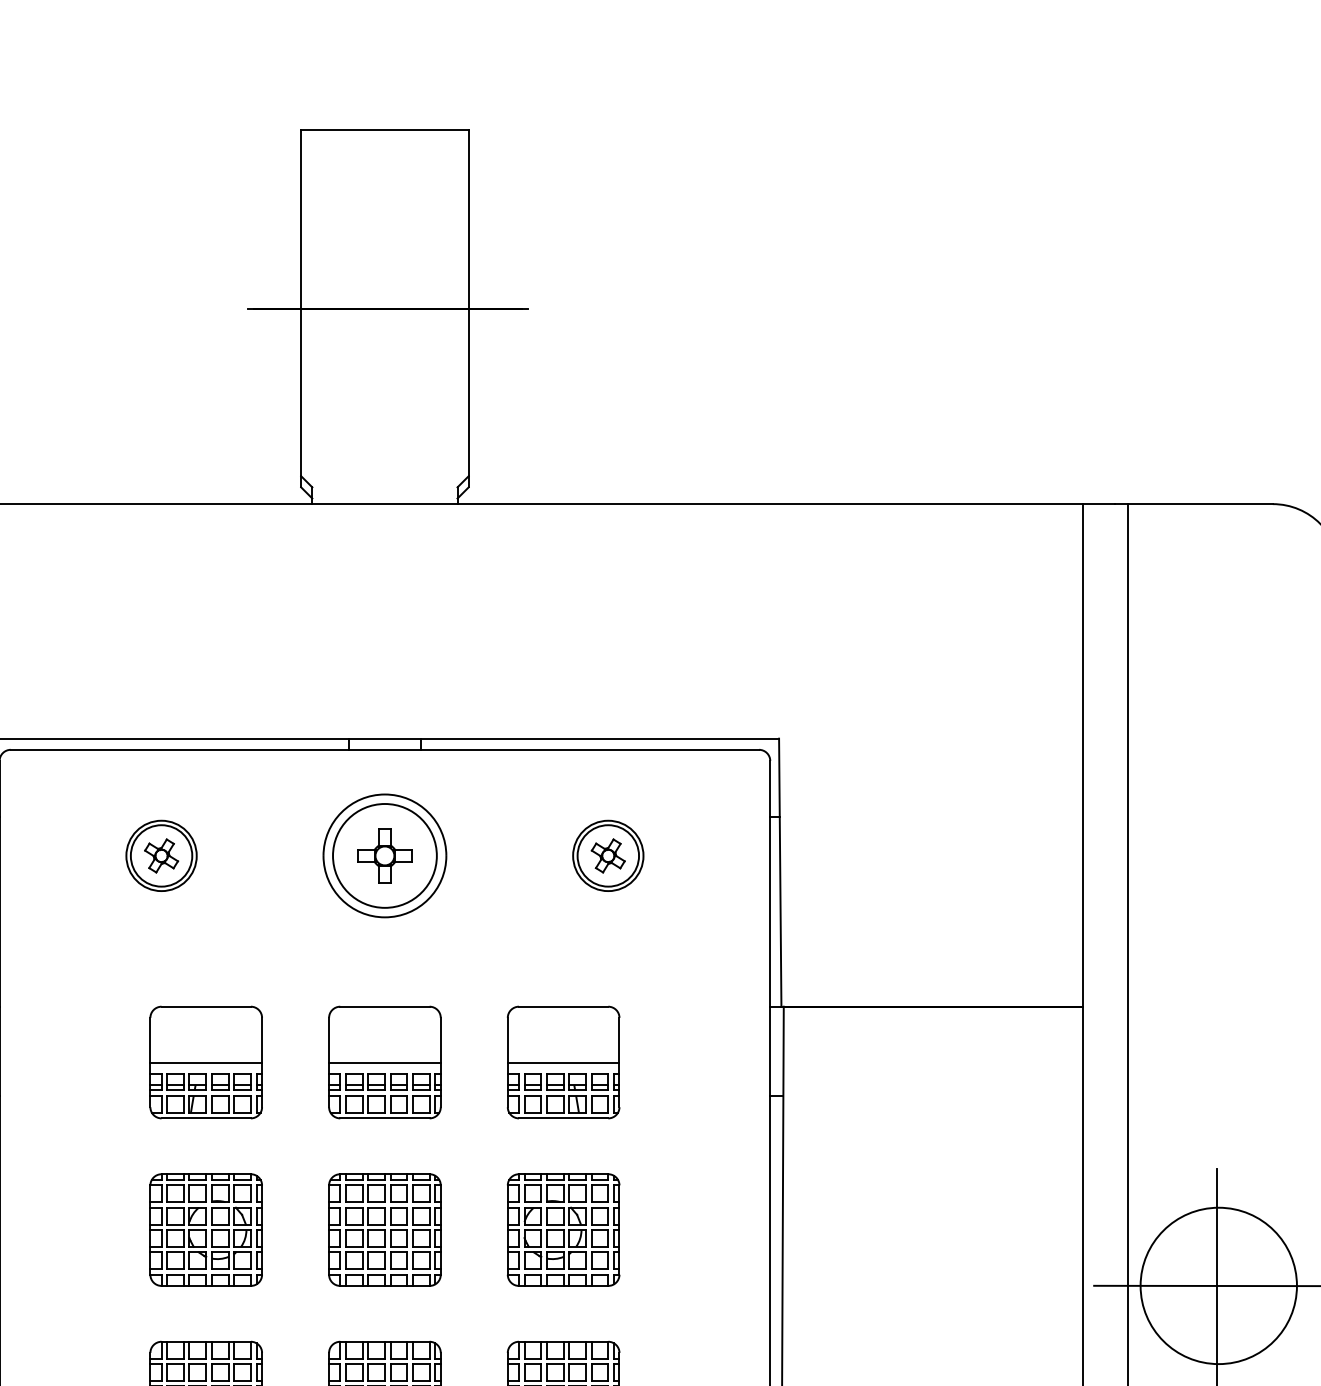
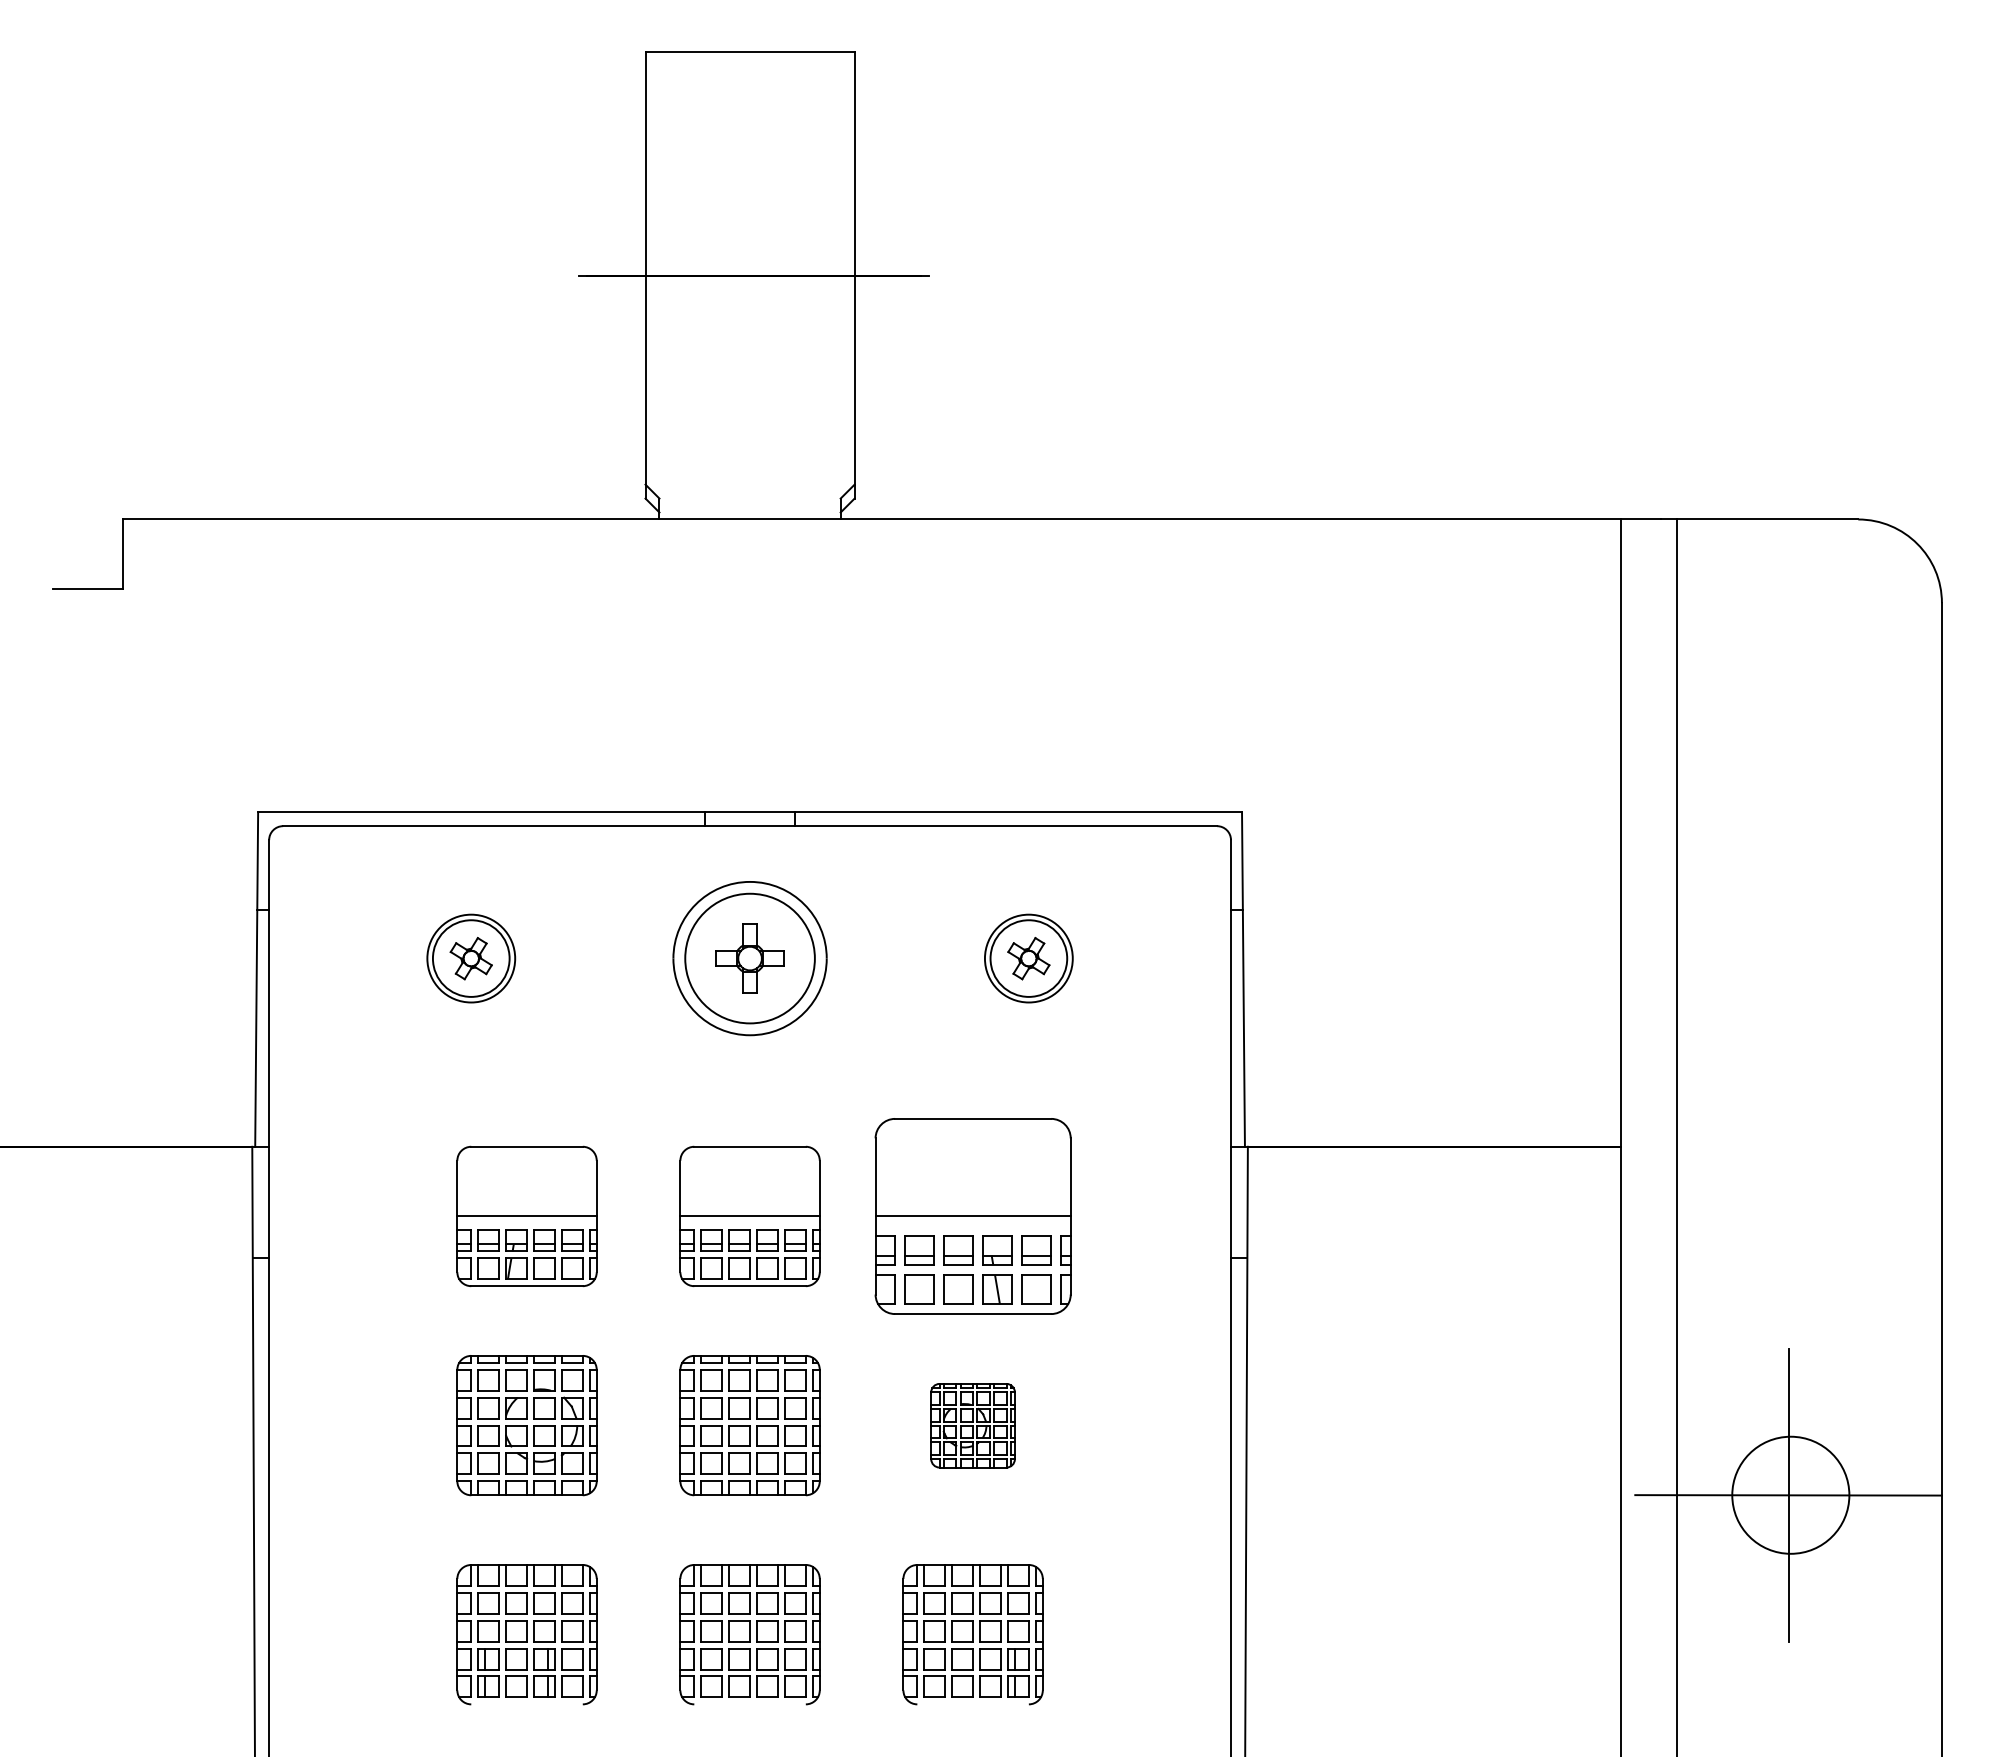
part: (563, 1062) -> (972, 1216), size x1.4
part: (563, 1230) -> (972, 1425), size x0.6
circle: (1218, 1285) -> (1790, 1494), size x0.6

